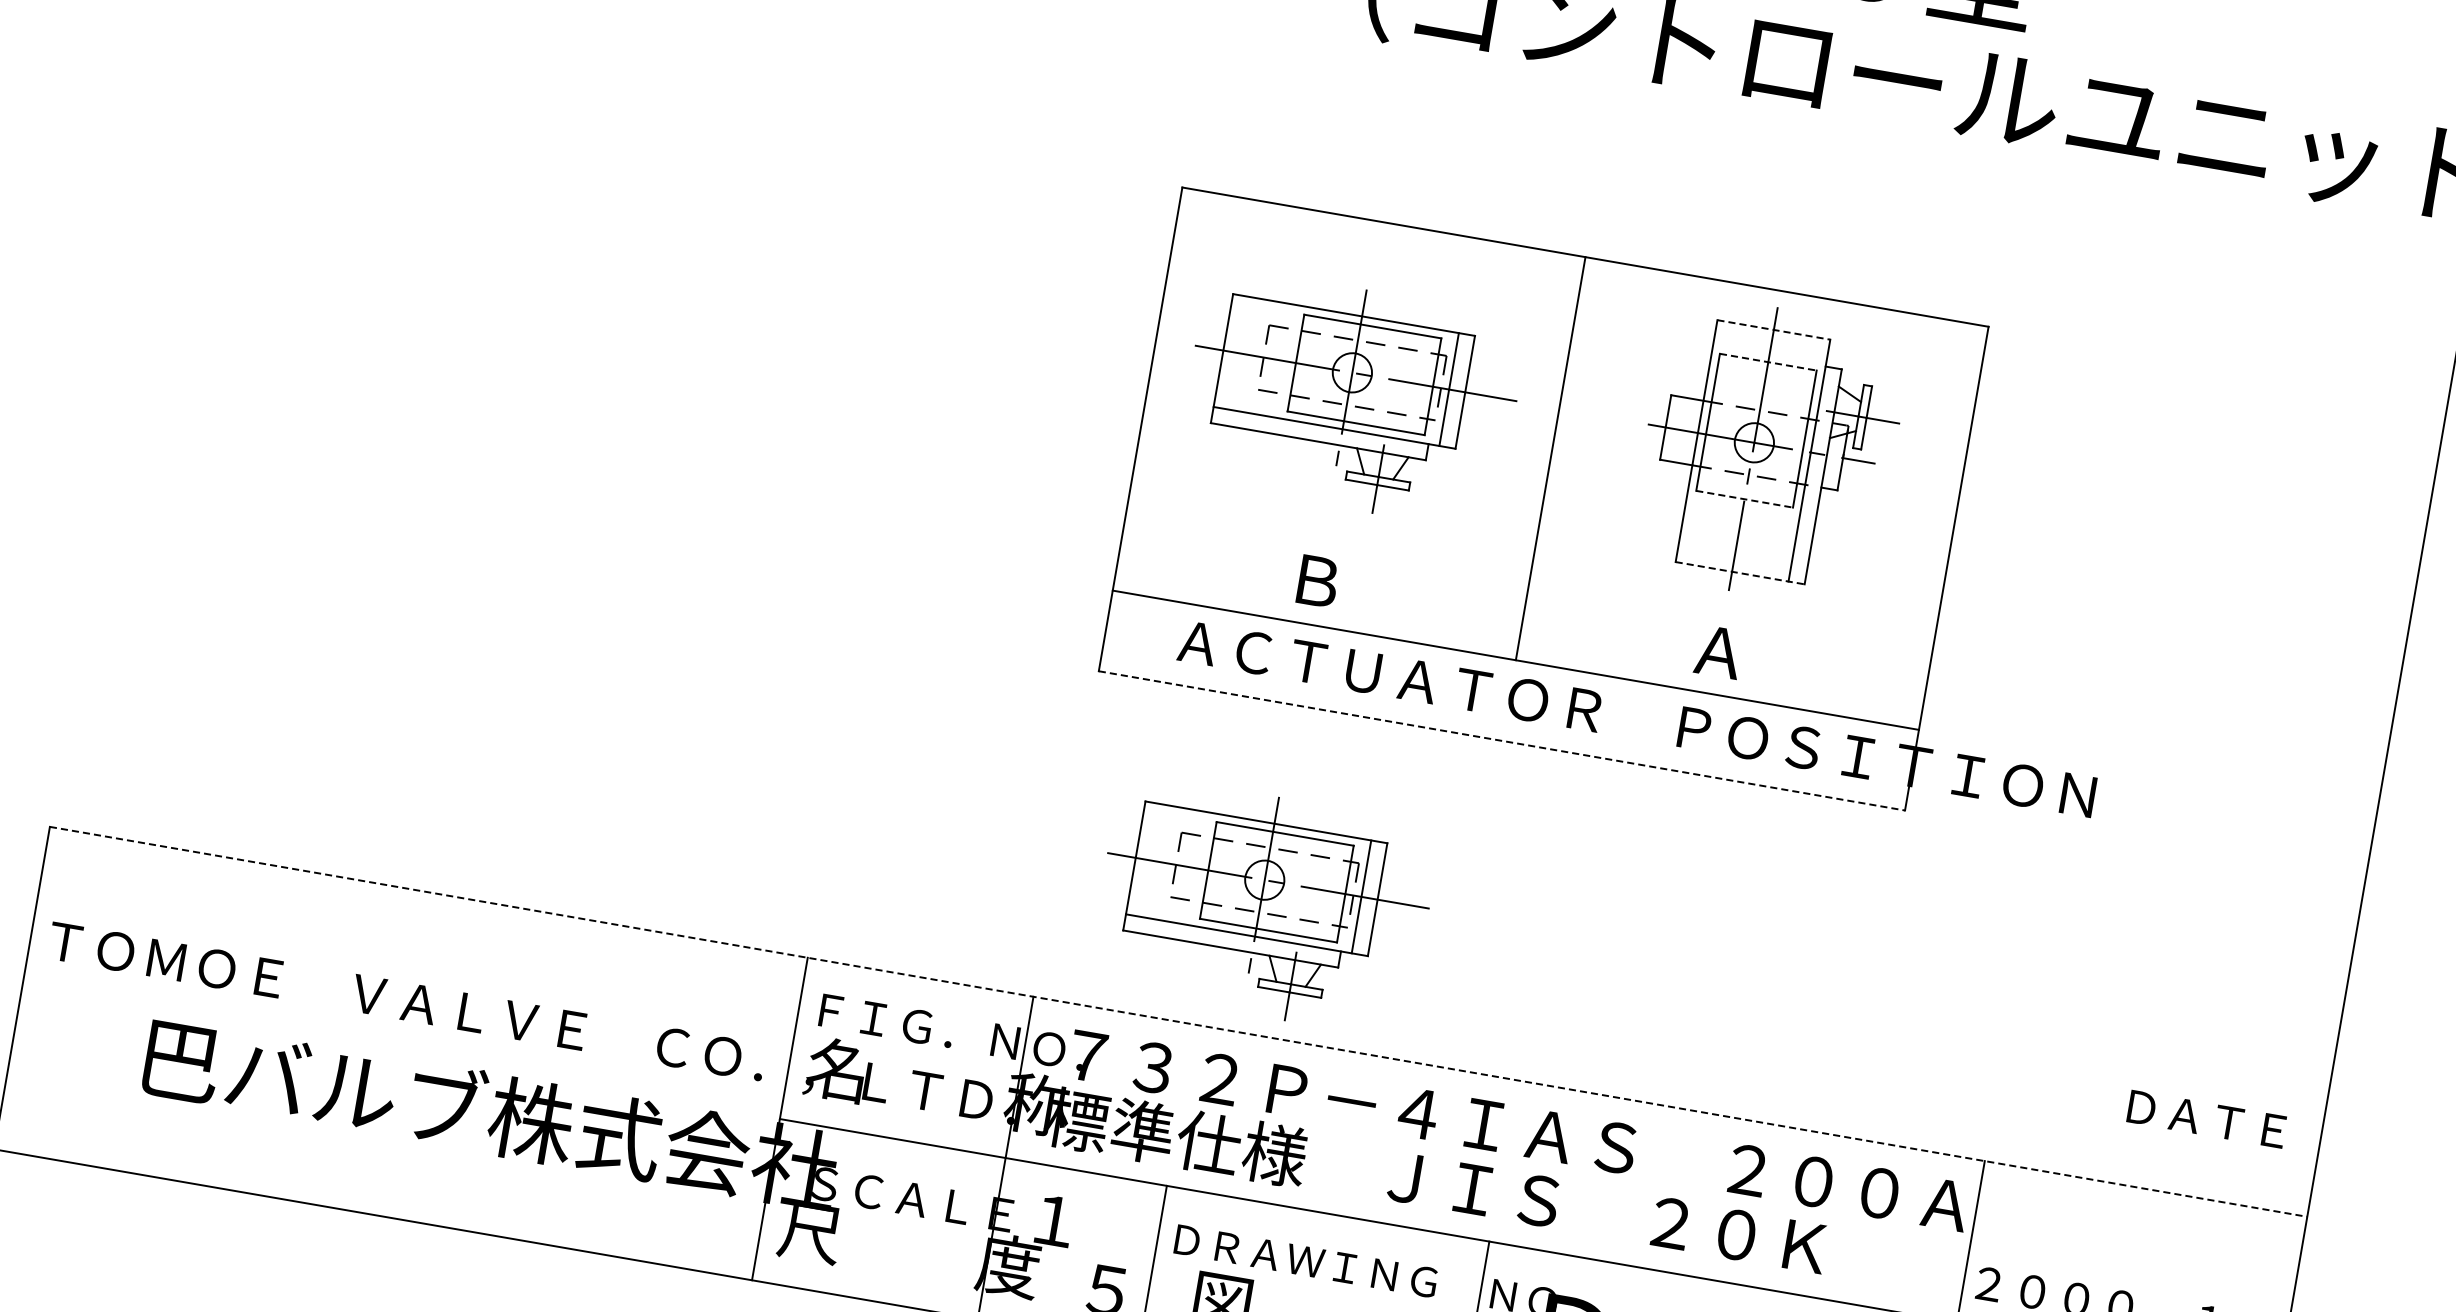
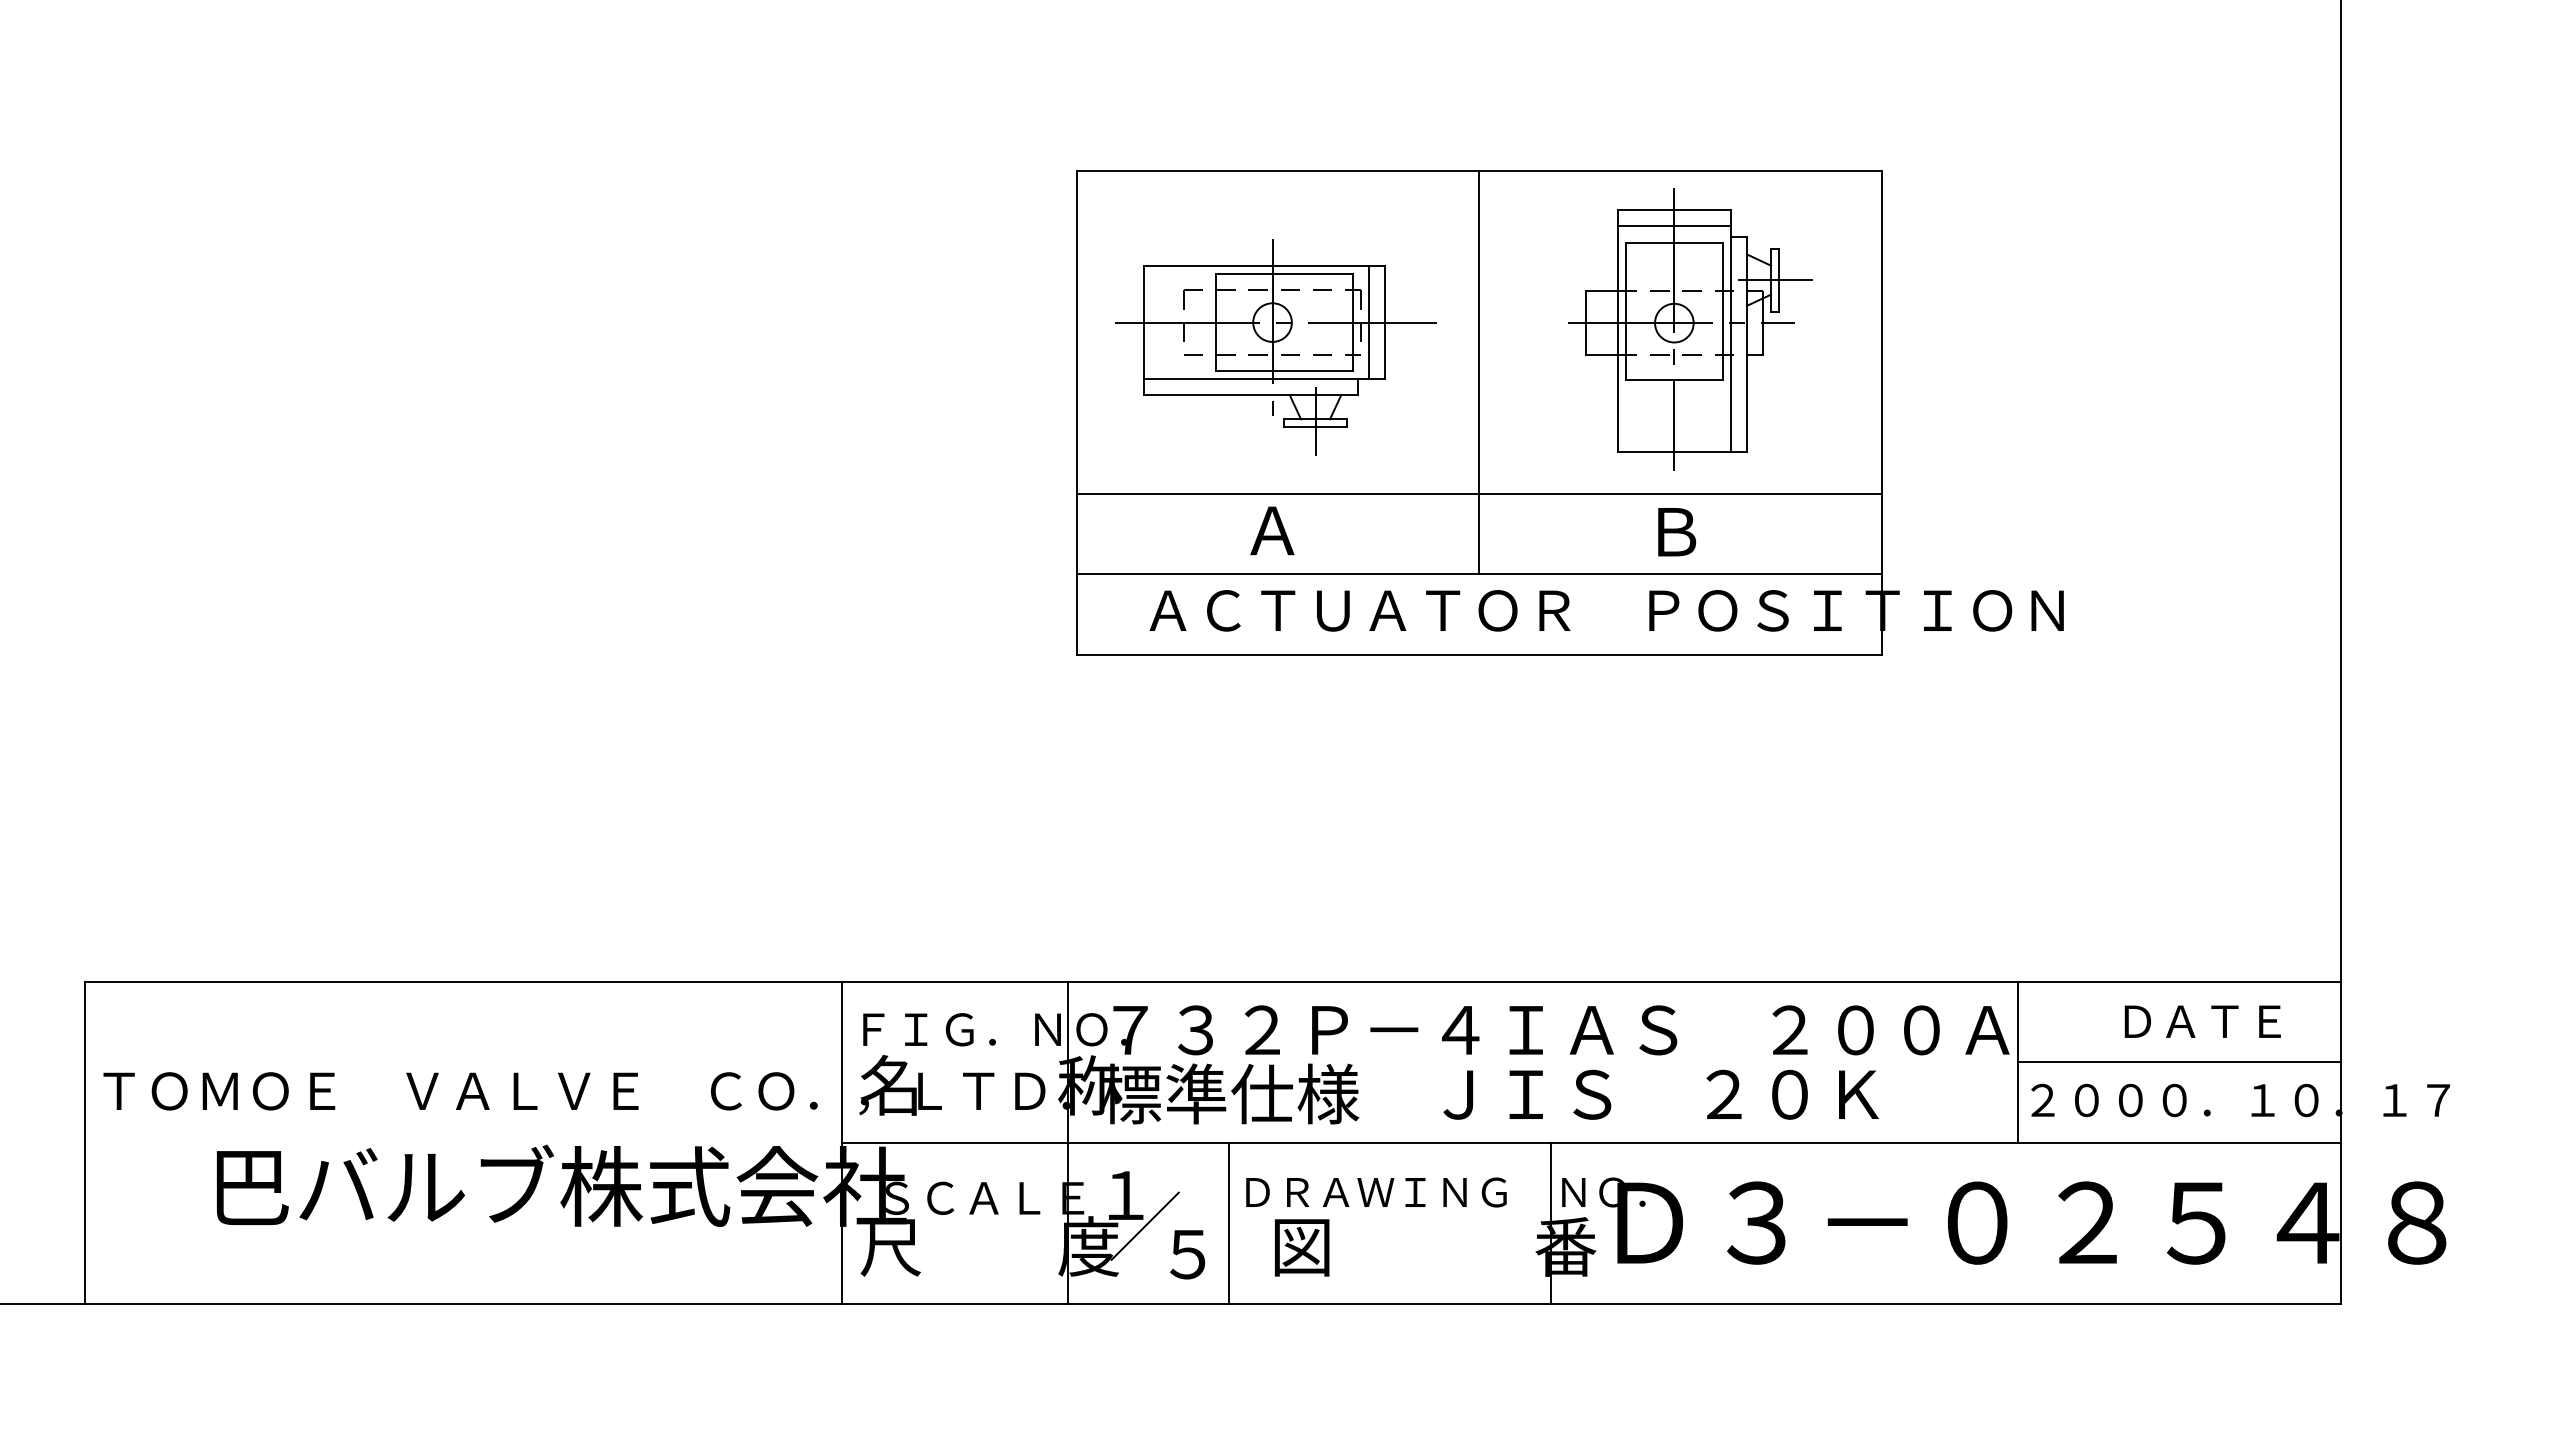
line: (1773, 330) -> (1674, 210), dashed -> solid
line: (1770, 345) -> (1673, 226), added
line: (1768, 362) -> (1674, 242), dashed -> solid
line: (1744, 499) -> (1674, 379), dashed -> solid
line: (1740, 573) -> (1682, 452), dashed -> solid
line: (1529, 579) -> (1479, 493), added
text: (1316, 580) -> (1272, 530), Ｂ -> Ａ
text: (1719, 652) -> (1675, 532), Ａ -> Ｂ
line: (1502, 740) -> (1479, 654), dashed -> solid
part: (1263, 905) -> (1275, 854), removed
line: (1178, 1021) -> (1212, 981), dashed -> solid
text: (2206, 1119) -> (2202, 1021), moved
line: (1068, 1254) -> (1144, 1225), added
line: (2132, 1269) -> (2179, 1062), added

